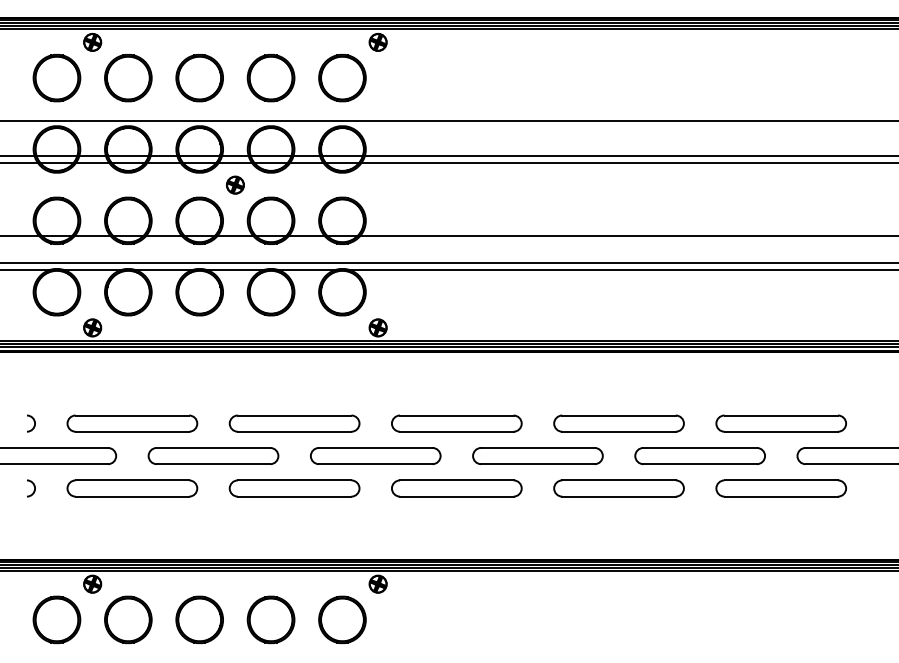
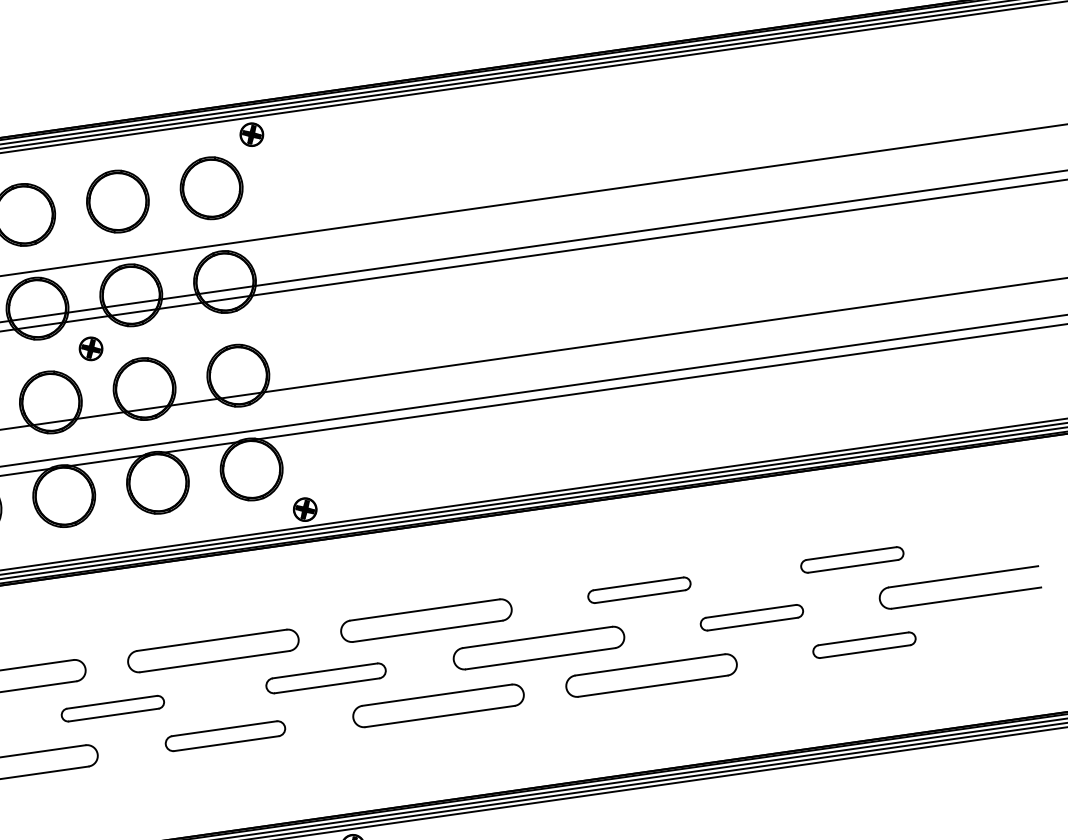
part: (618, 423) -> (638, 590), size x0.6
part: (780, 423) -> (851, 559), size x0.6
part: (213, 455) -> (112, 707), size x0.6
part: (375, 455) -> (325, 677), size x0.7
part: (699, 455) -> (751, 617), size x0.6
part: (294, 488) -> (225, 736), size x0.7
part: (780, 488) -> (863, 645), size x0.6

